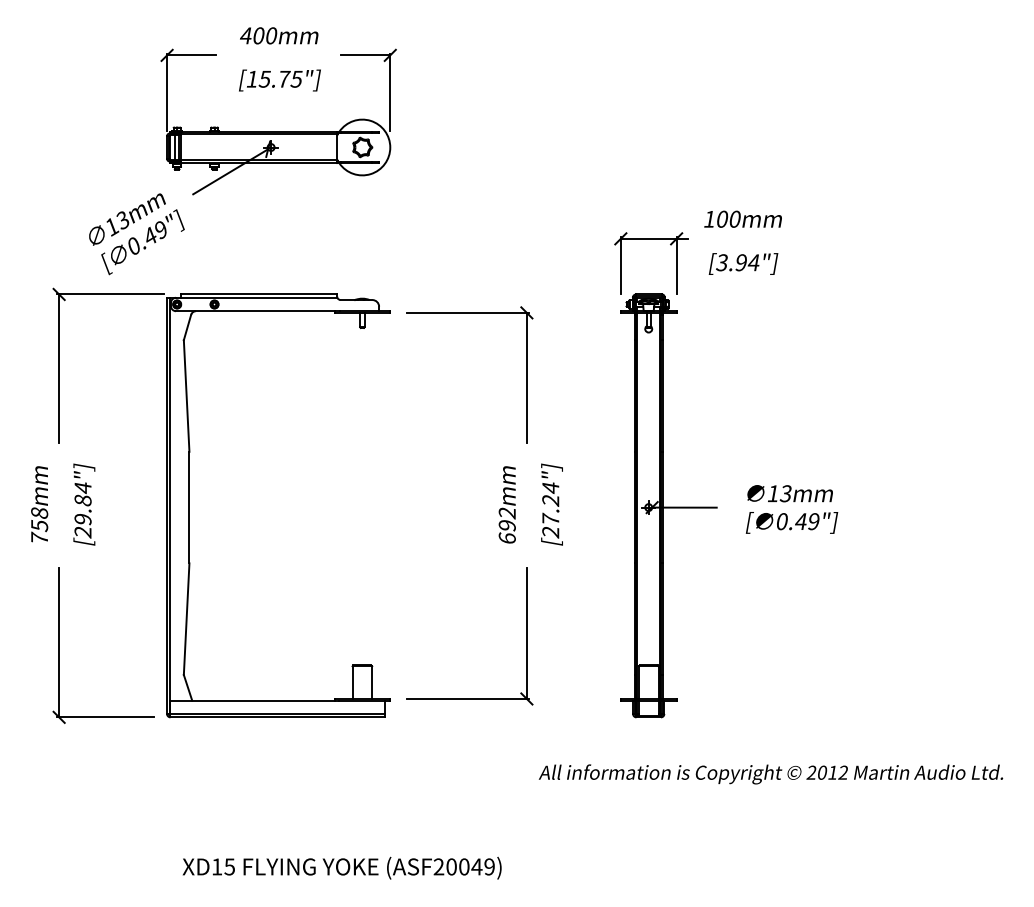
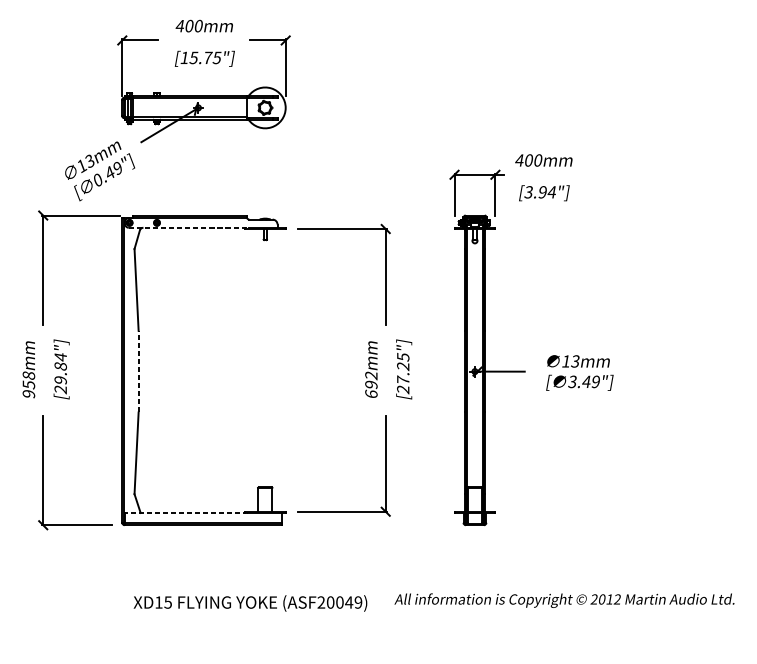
text: (709, 219) -> (519, 160), 100mm -> 400mm
line: (257, 311) -> (188, 228), solid -> dashed
text: (550, 488) -> (403, 357), [27.24"] -> [27.25"]
line: (189, 507) -> (138, 371), solid -> dashed
text: (781, 521) -> (572, 381), 0.49"] -> 3.49"]
text: (39, 537) -> (28, 393), 758mm -> 958mm
line: (254, 700) -> (186, 512), solid -> dashed
text: (770, 774) -> (564, 600), moved
text: (341, 867) -> (249, 602), moved

